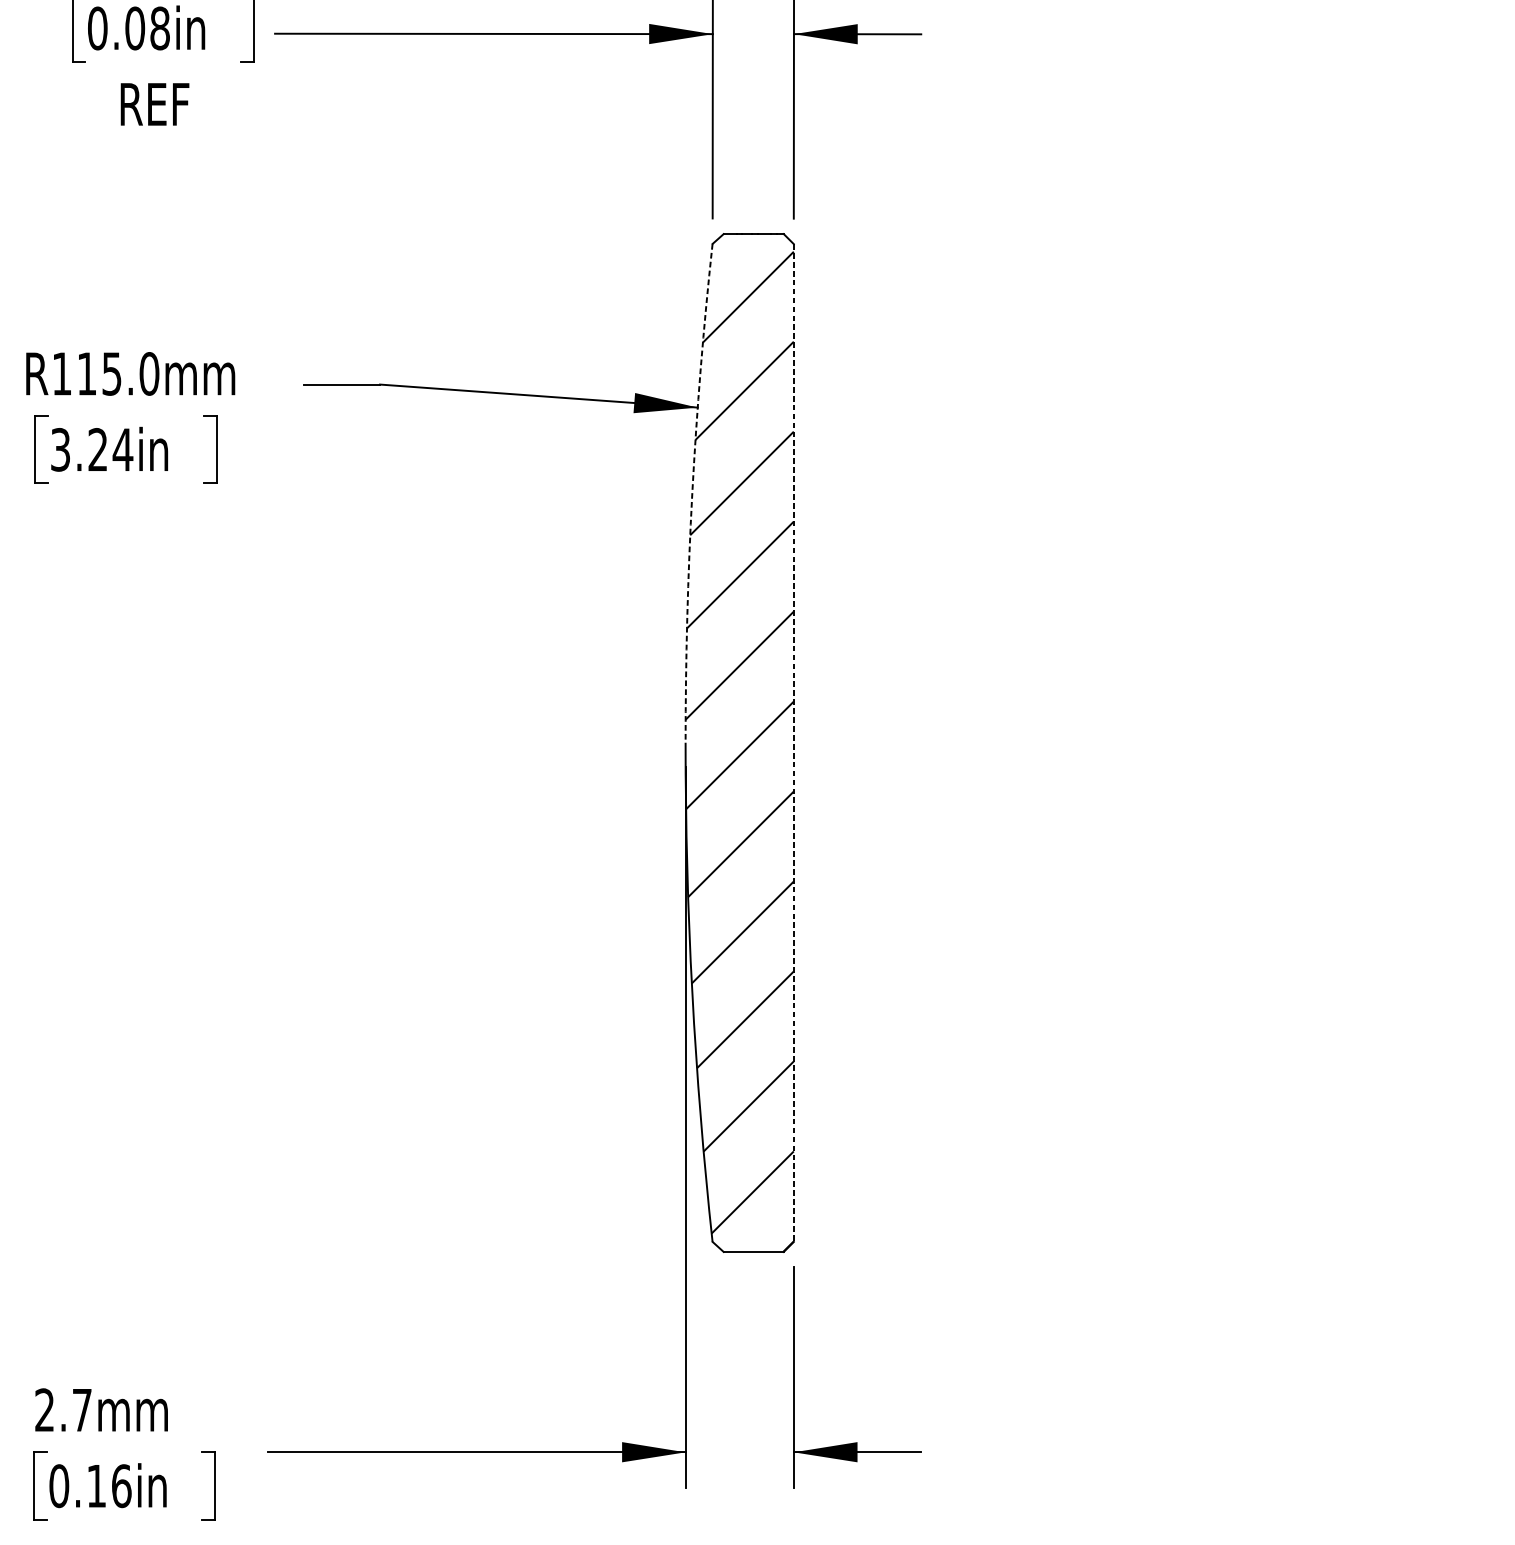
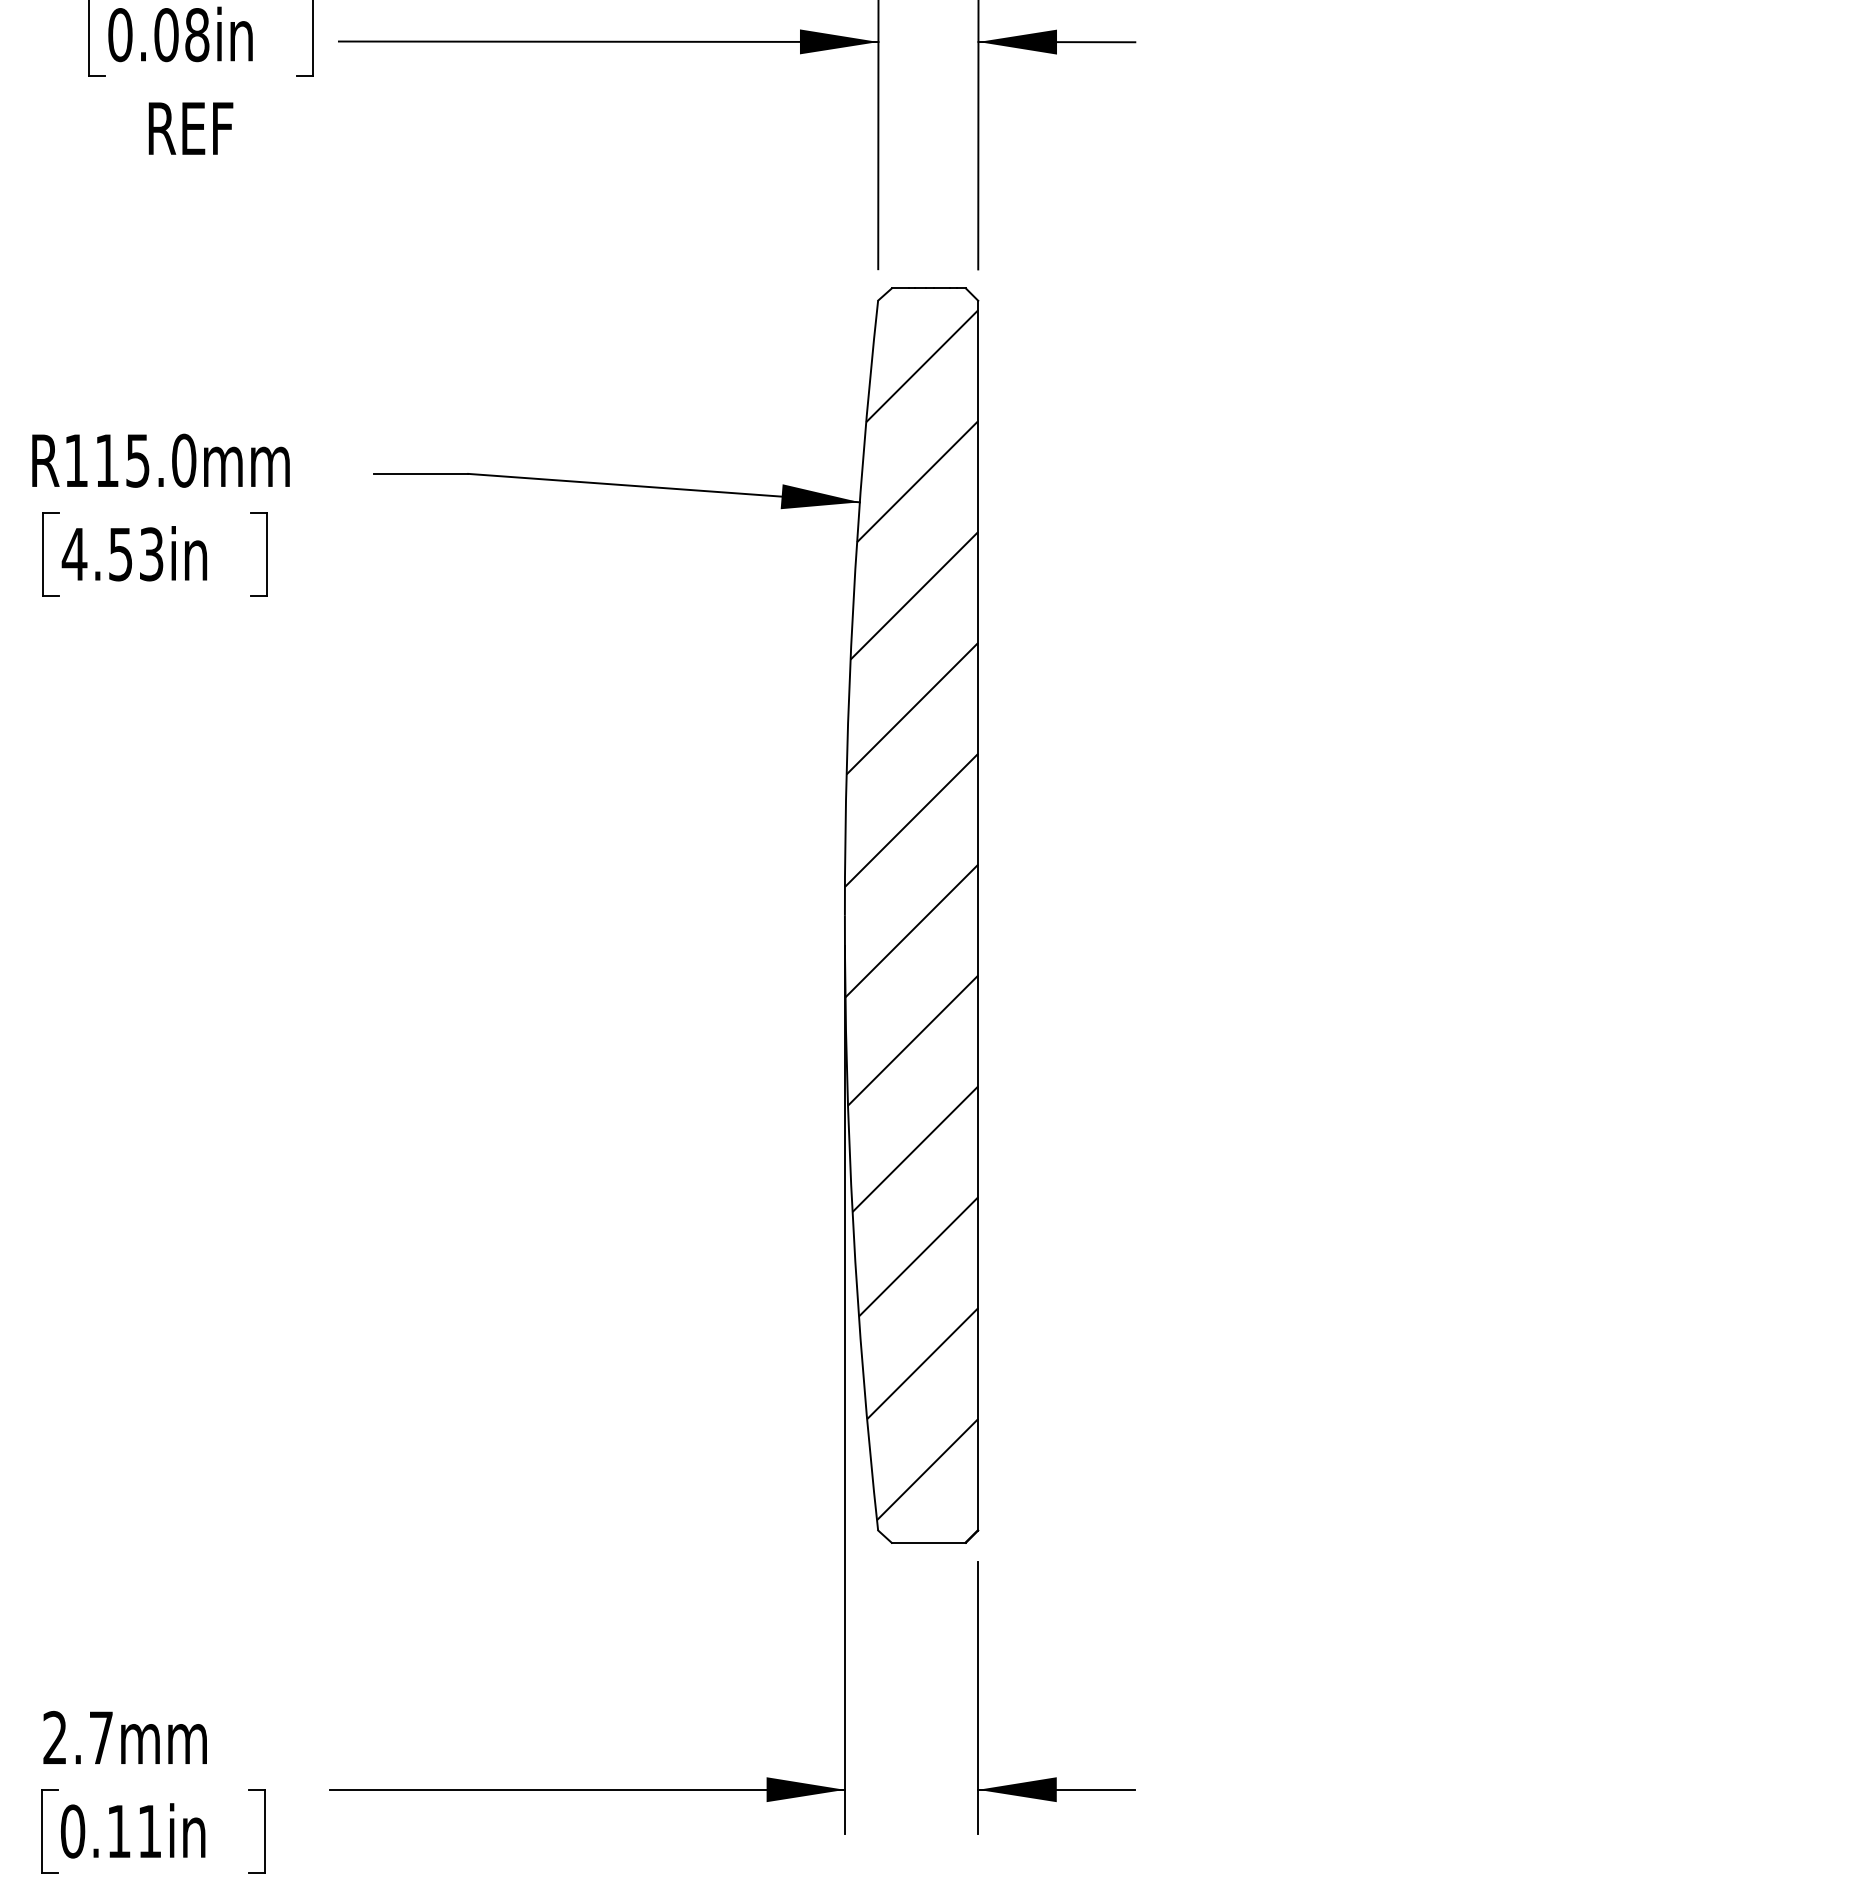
text: (91, 449) -> (112, 554), 3.24in -> 4.53in
arc: (692, 492) -> (853, 607), dashed -> solid
line: (794, 742) -> (978, 915), dashed -> solid
text: (122, 1486) -> (150, 1831), 0.16in -> 0.11in

